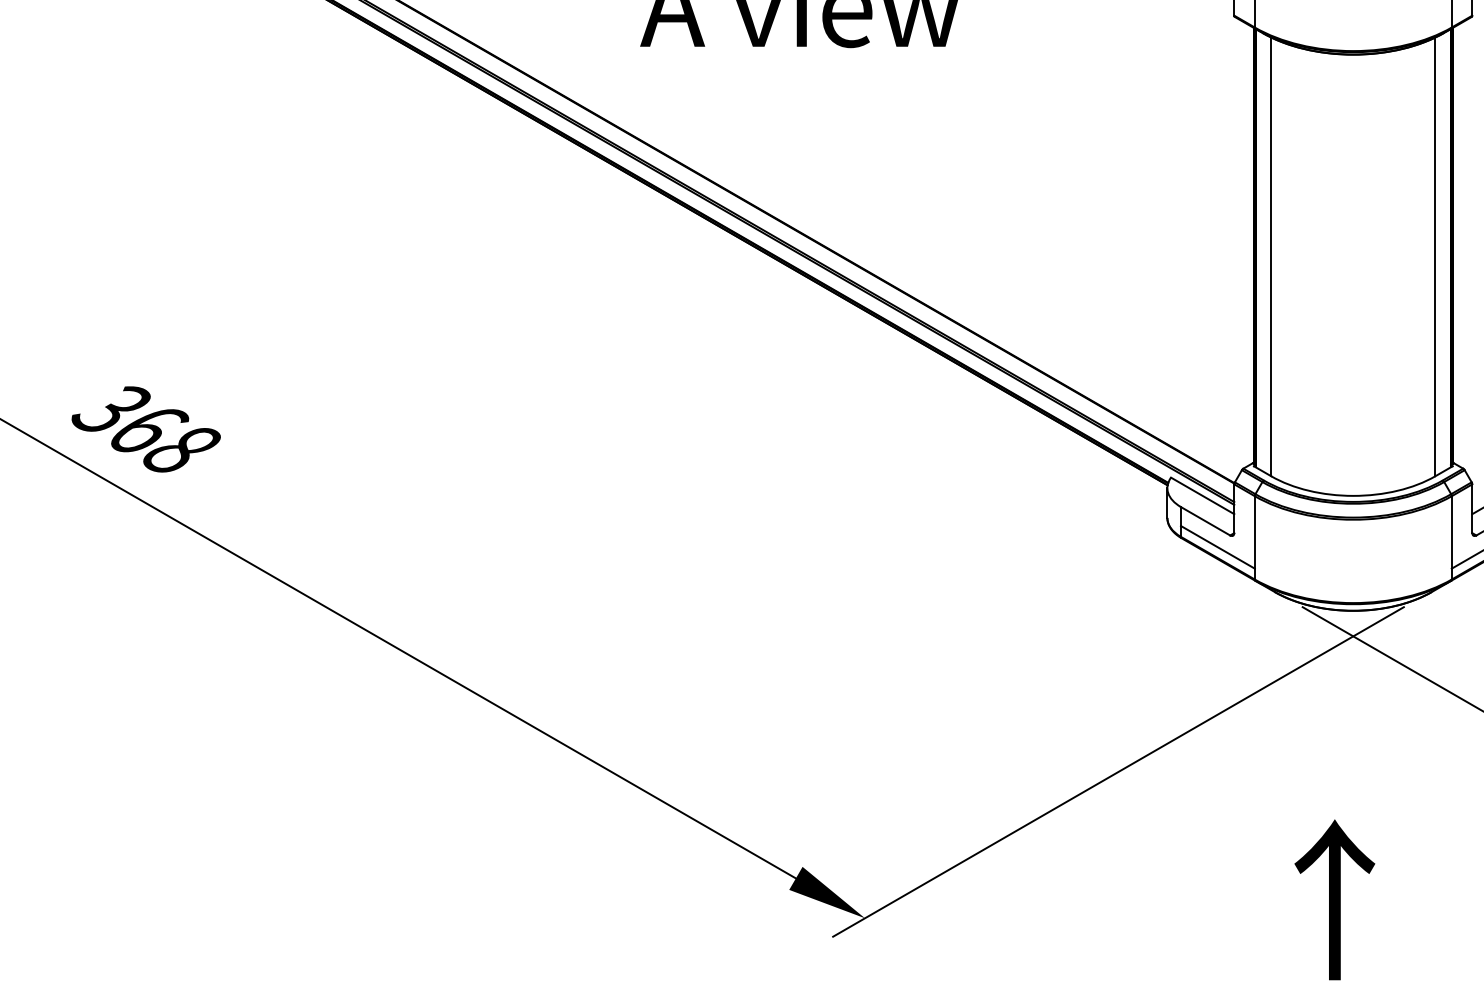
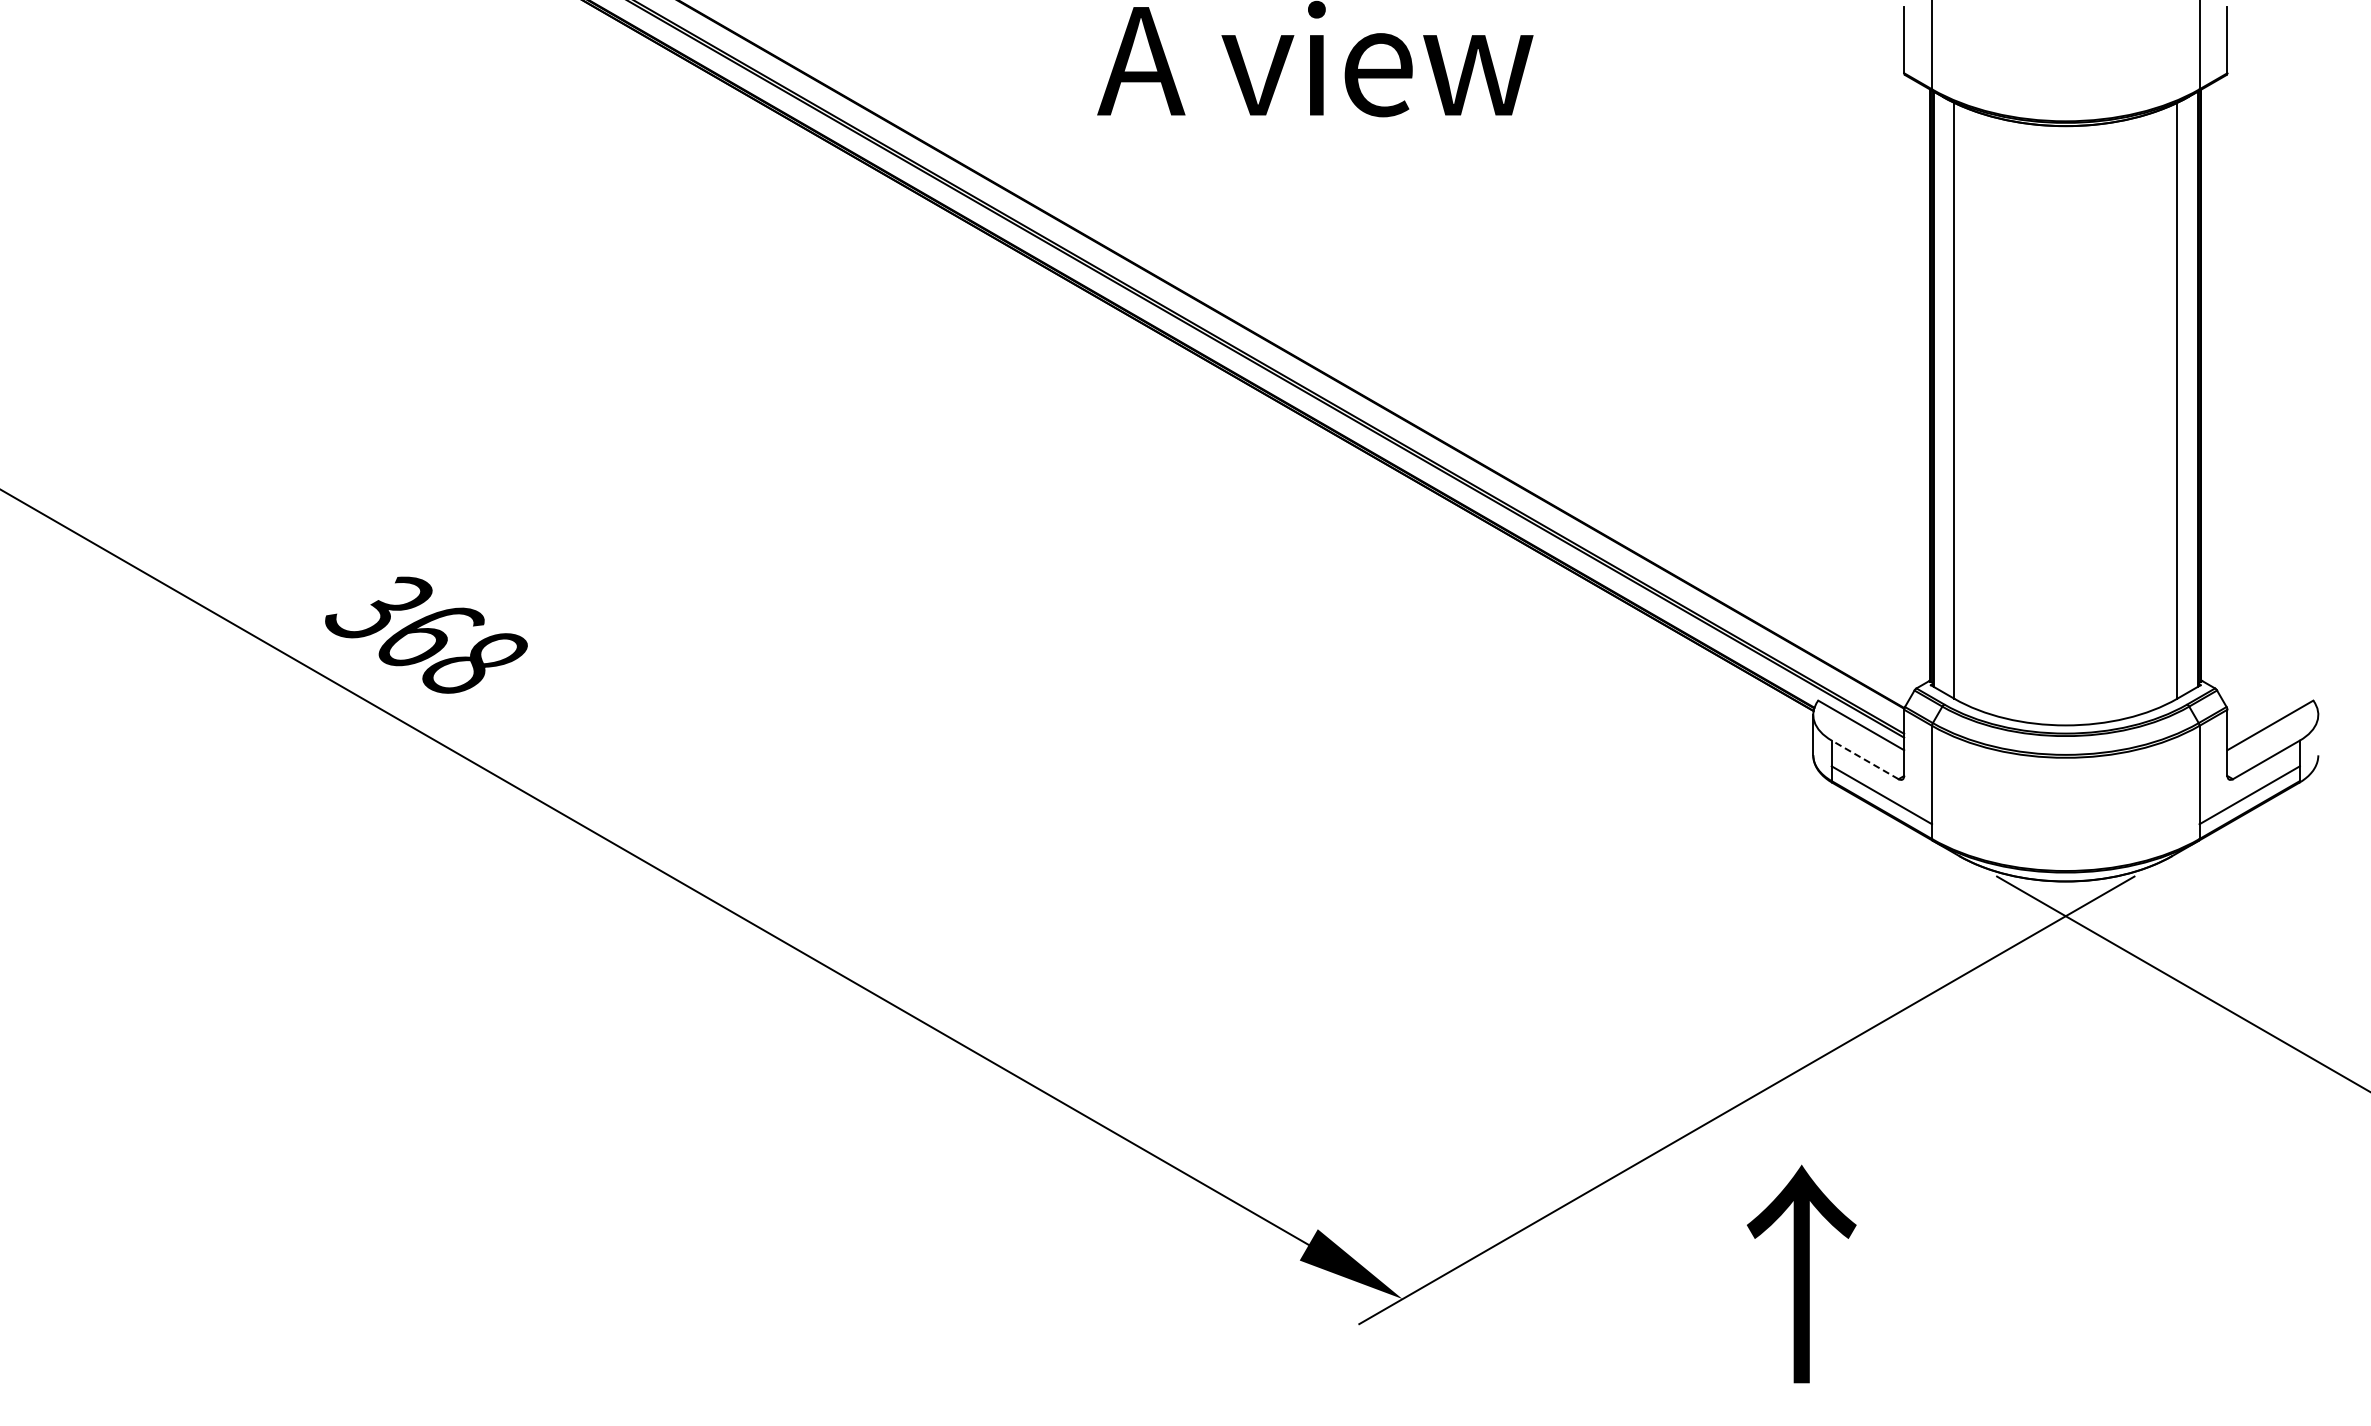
line: (1205, 520) -> (1865, 759), solid -> dashed
text: (1334, 899) -> (1801, 1273), moved

